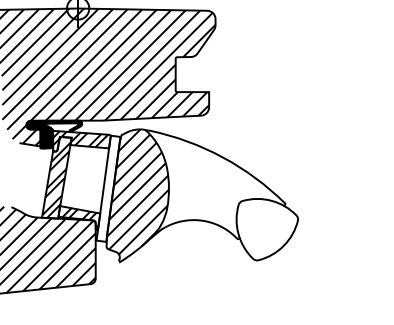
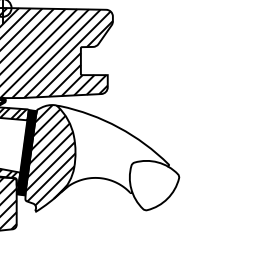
hatch: (108, 188) -> (26, 152), added

